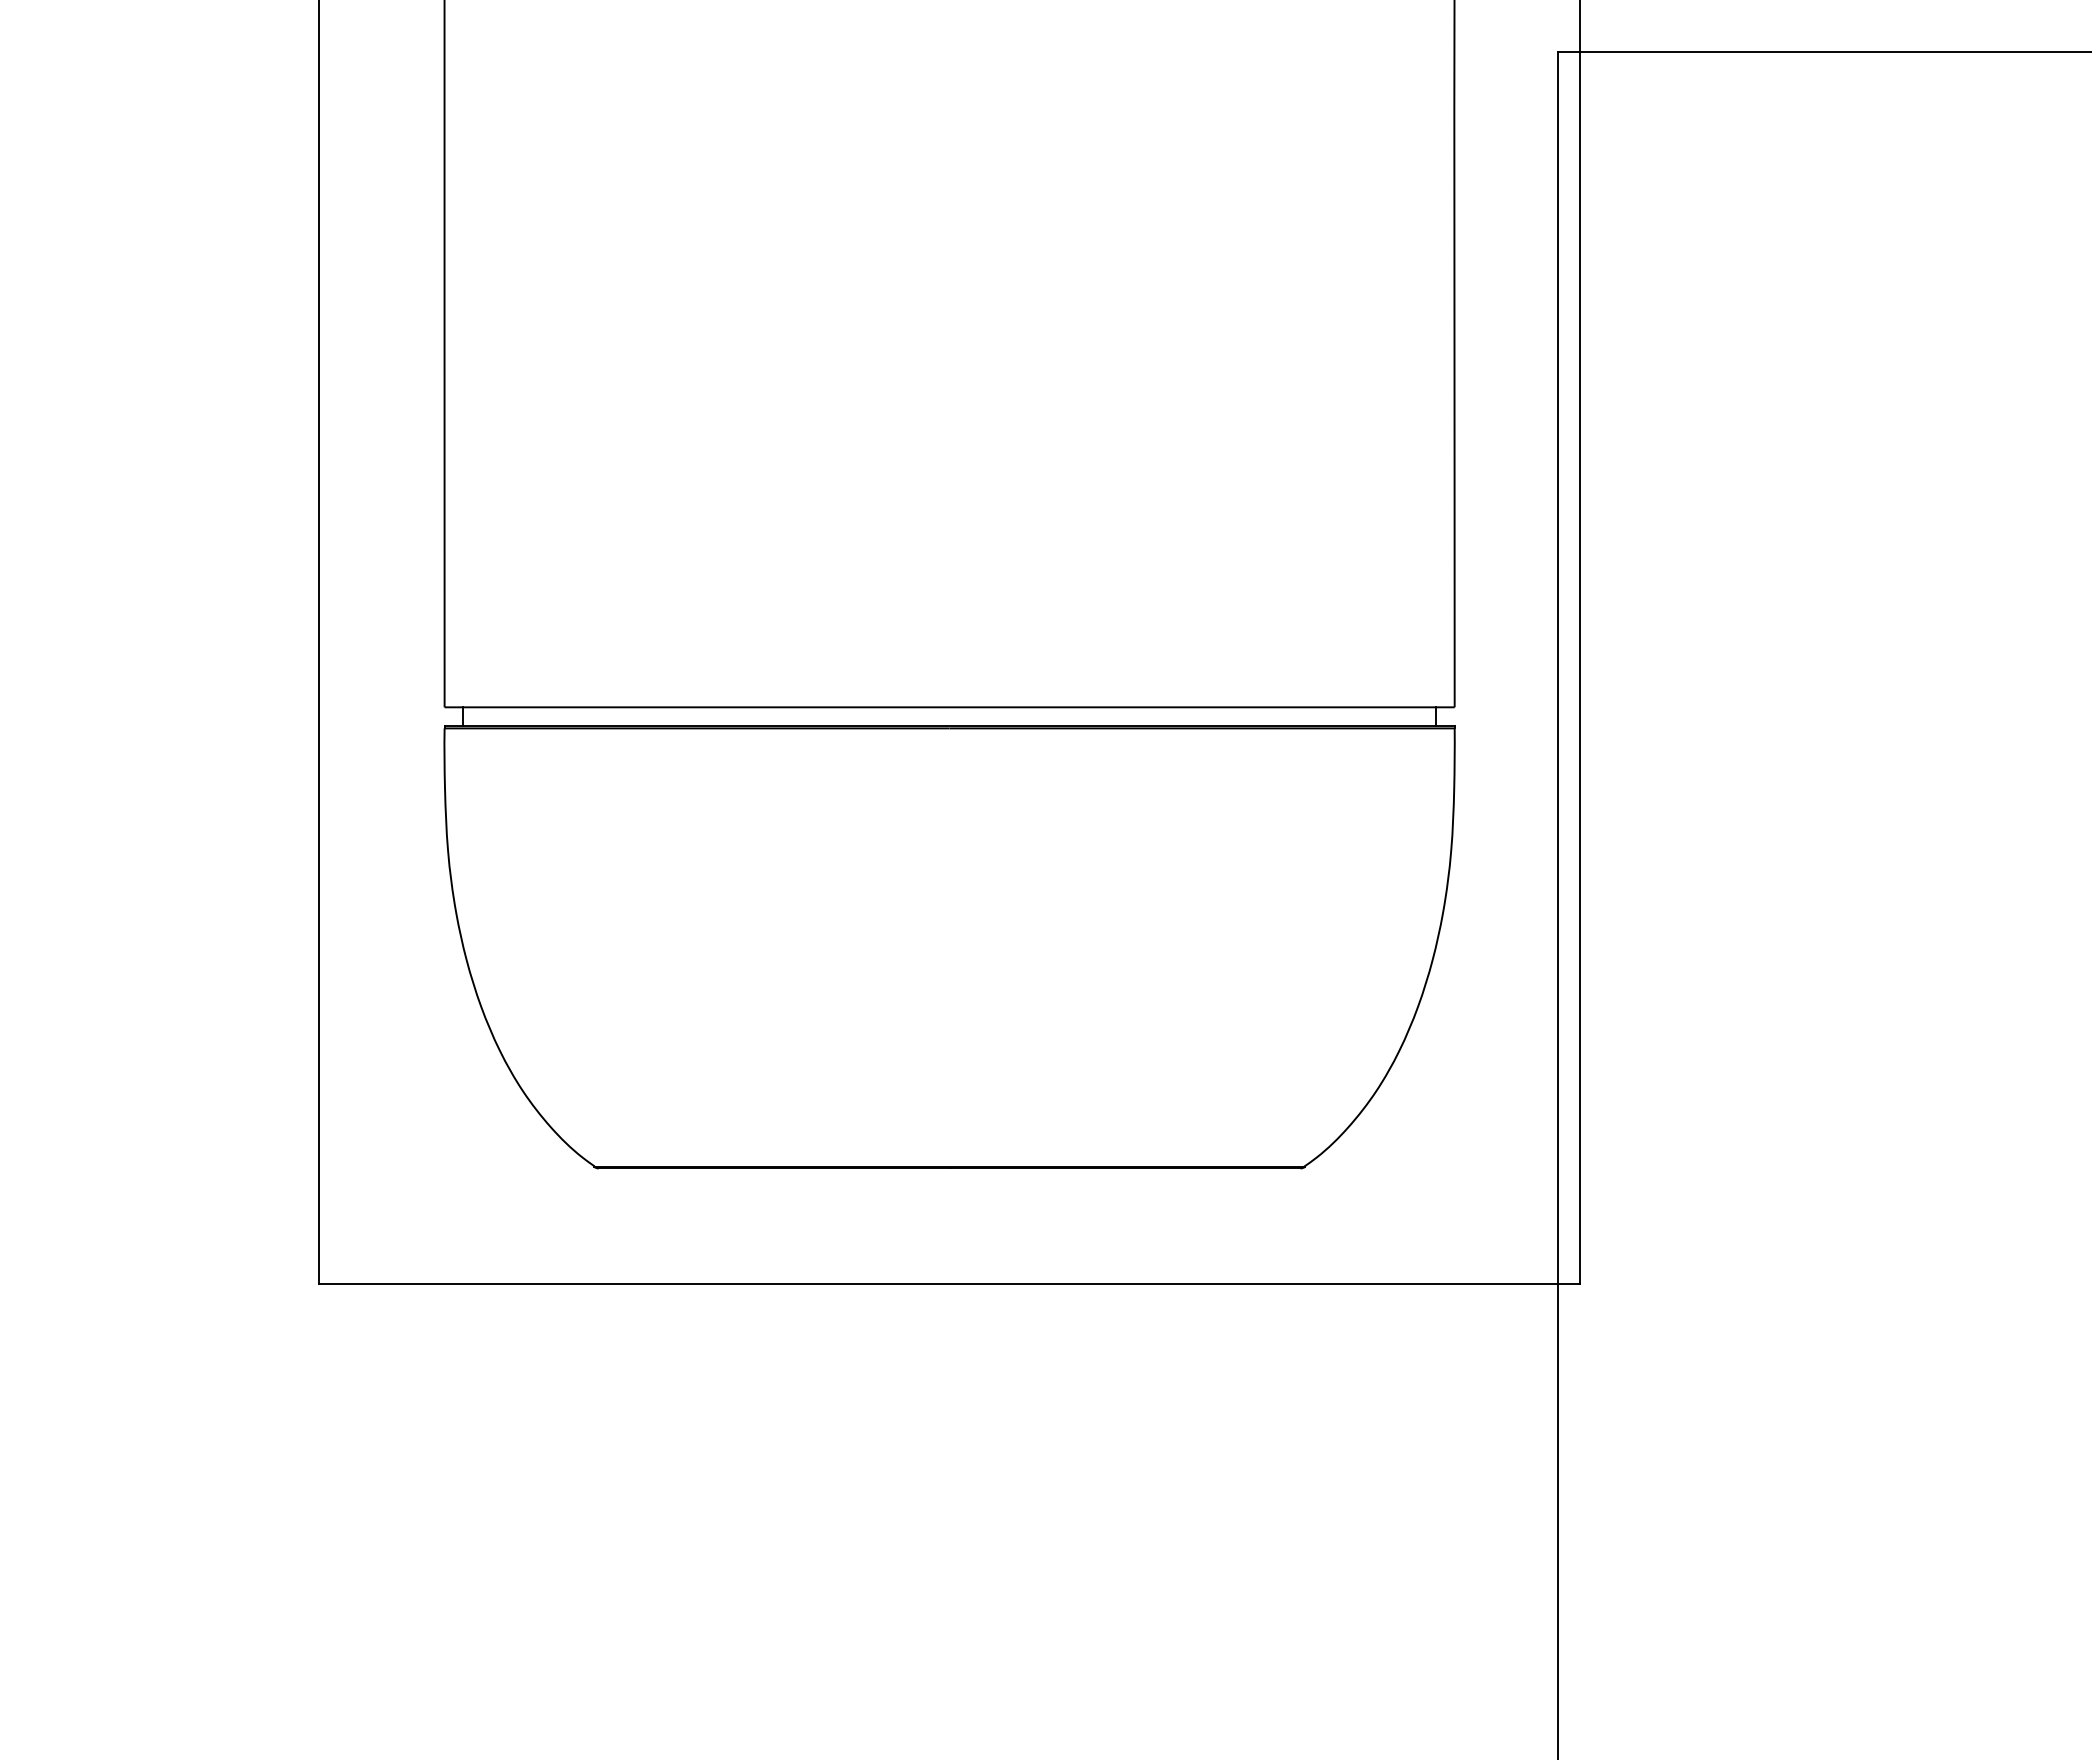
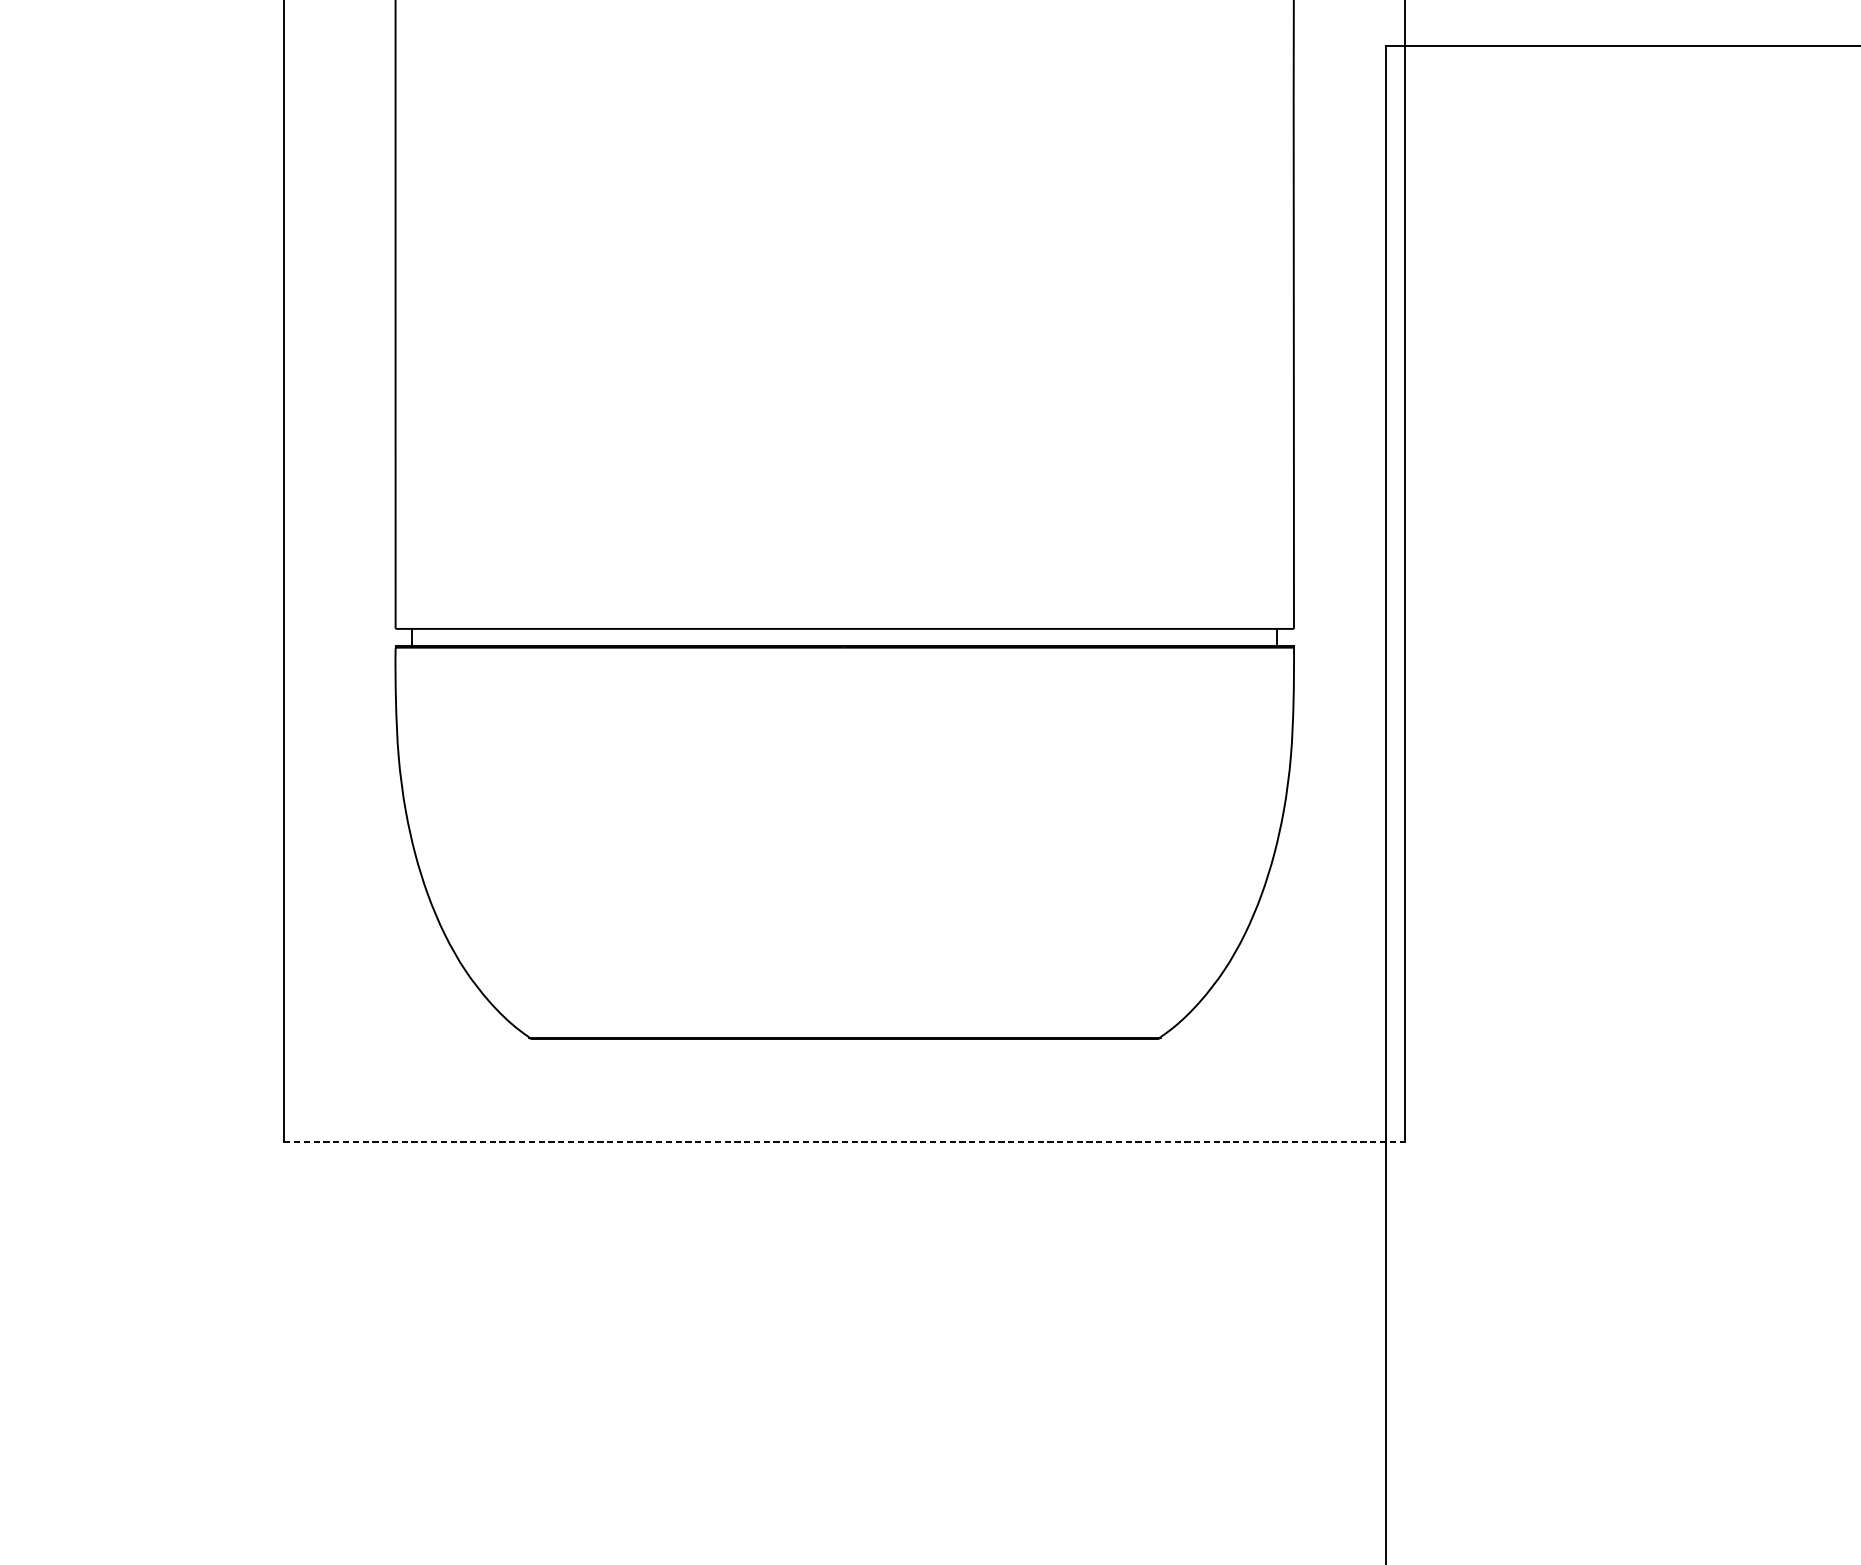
line: (950, 1283) -> (845, 1141), solid -> dashed

